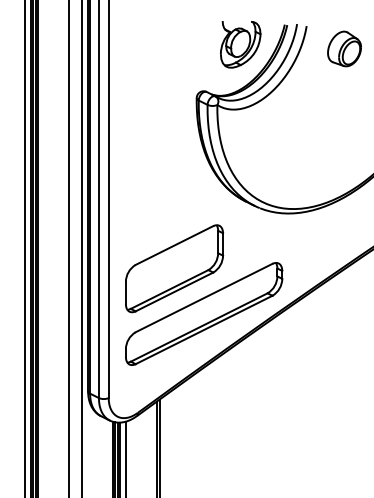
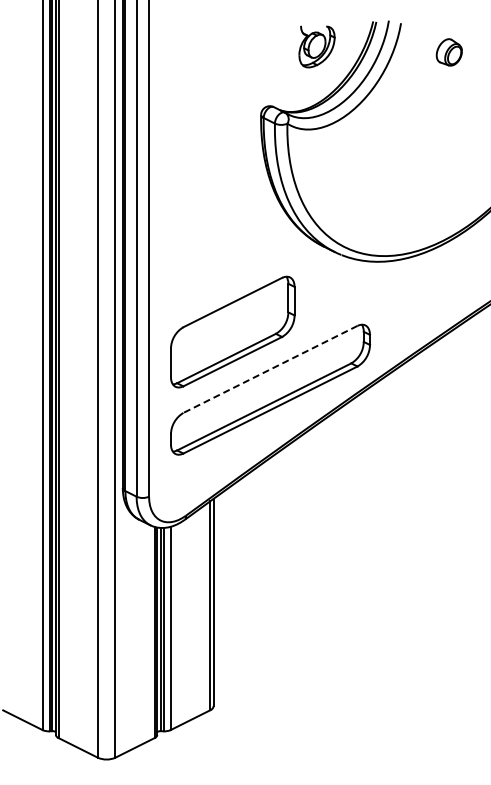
part: (240, 44) -> (316, 46), size x0.7
part: (344, 49) -> (449, 52), size x0.6
line: (204, 298) -> (270, 369), solid -> dashed

